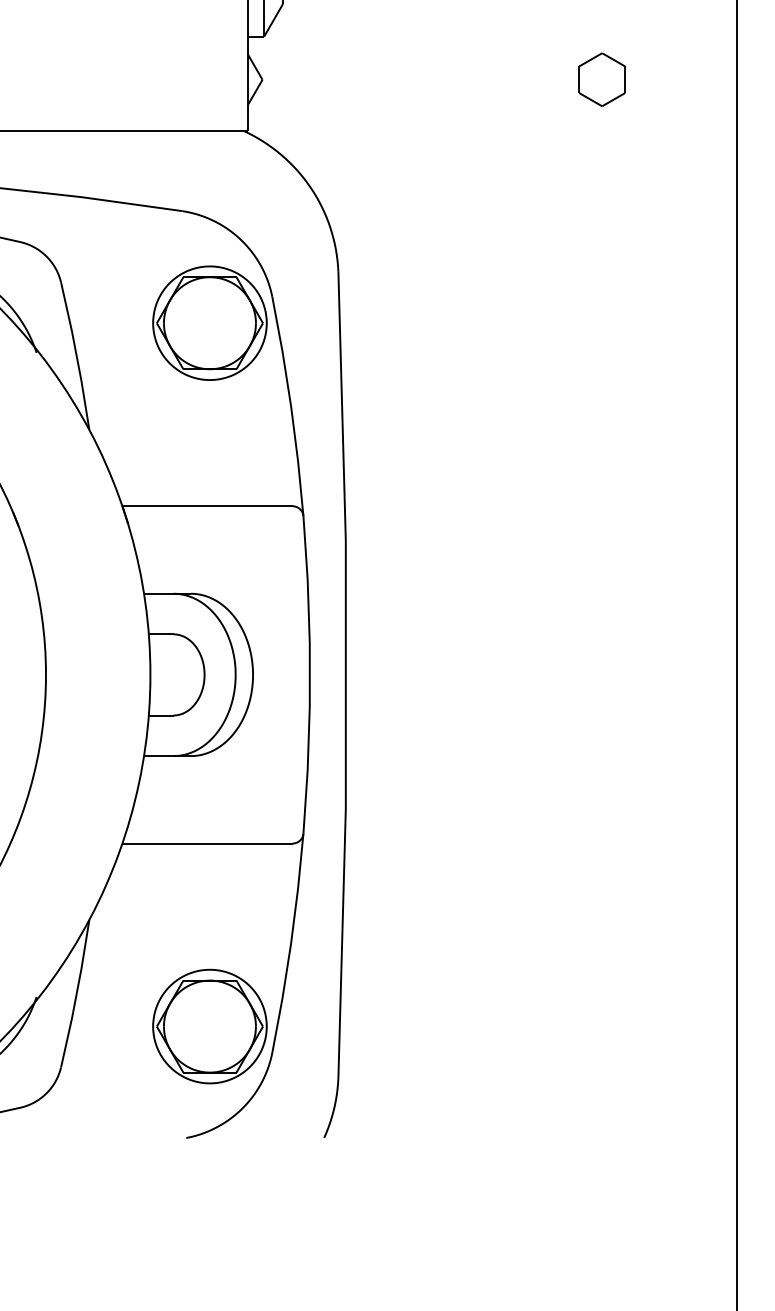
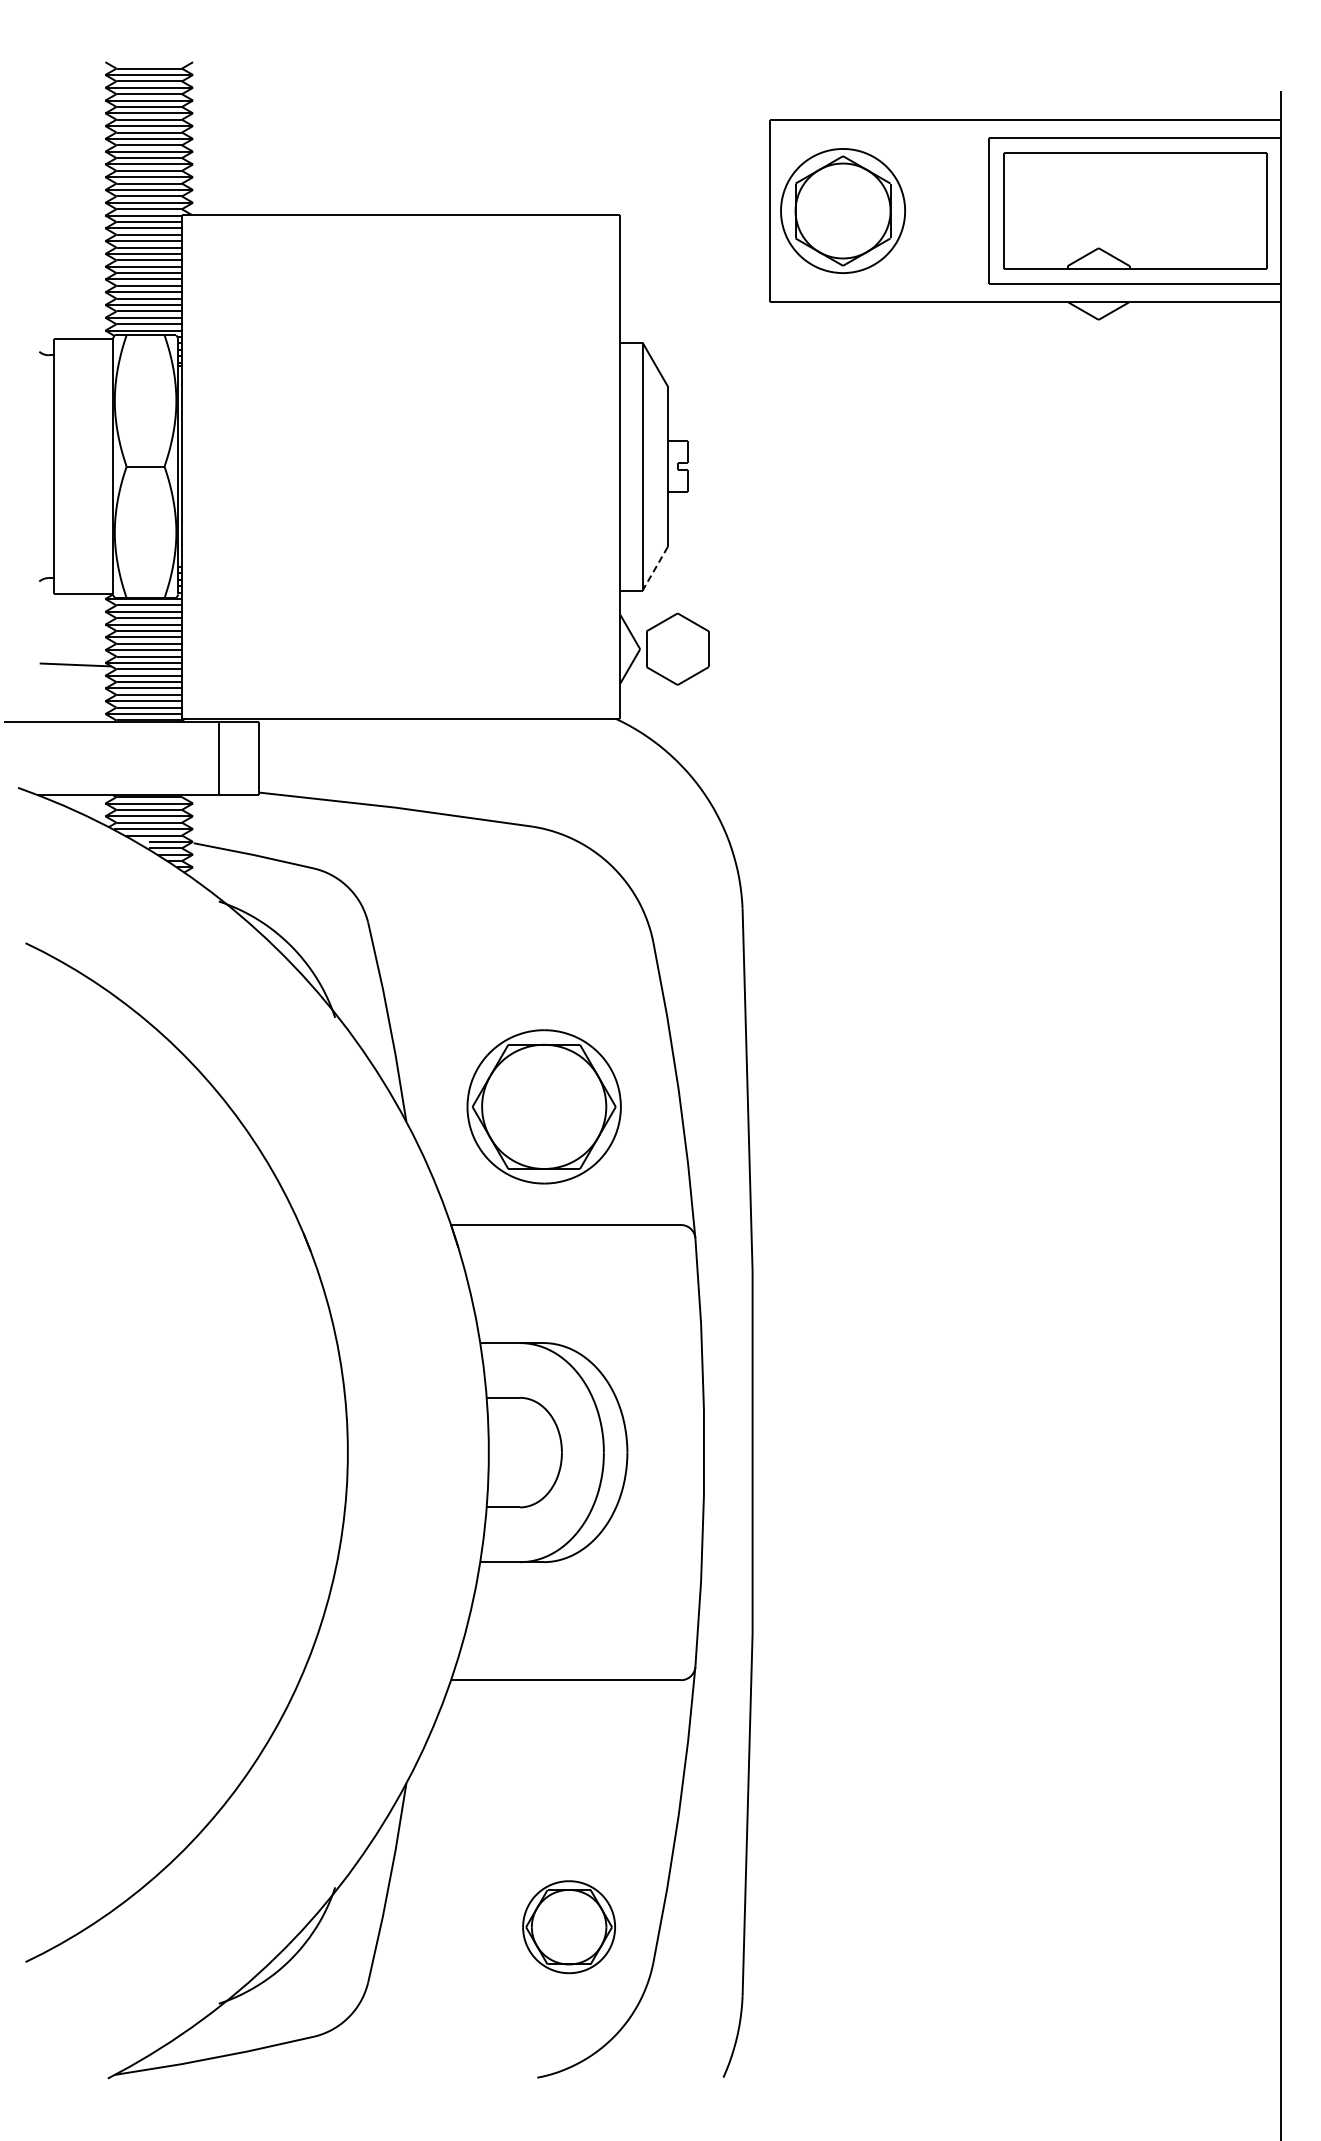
line: (273, 20) -> (654, 569), solid -> dashed
part: (602, 79) -> (677, 648), moved
part: (209, 322) -> (543, 1106), moved
part: (209, 1025) -> (568, 1926), size x0.6

